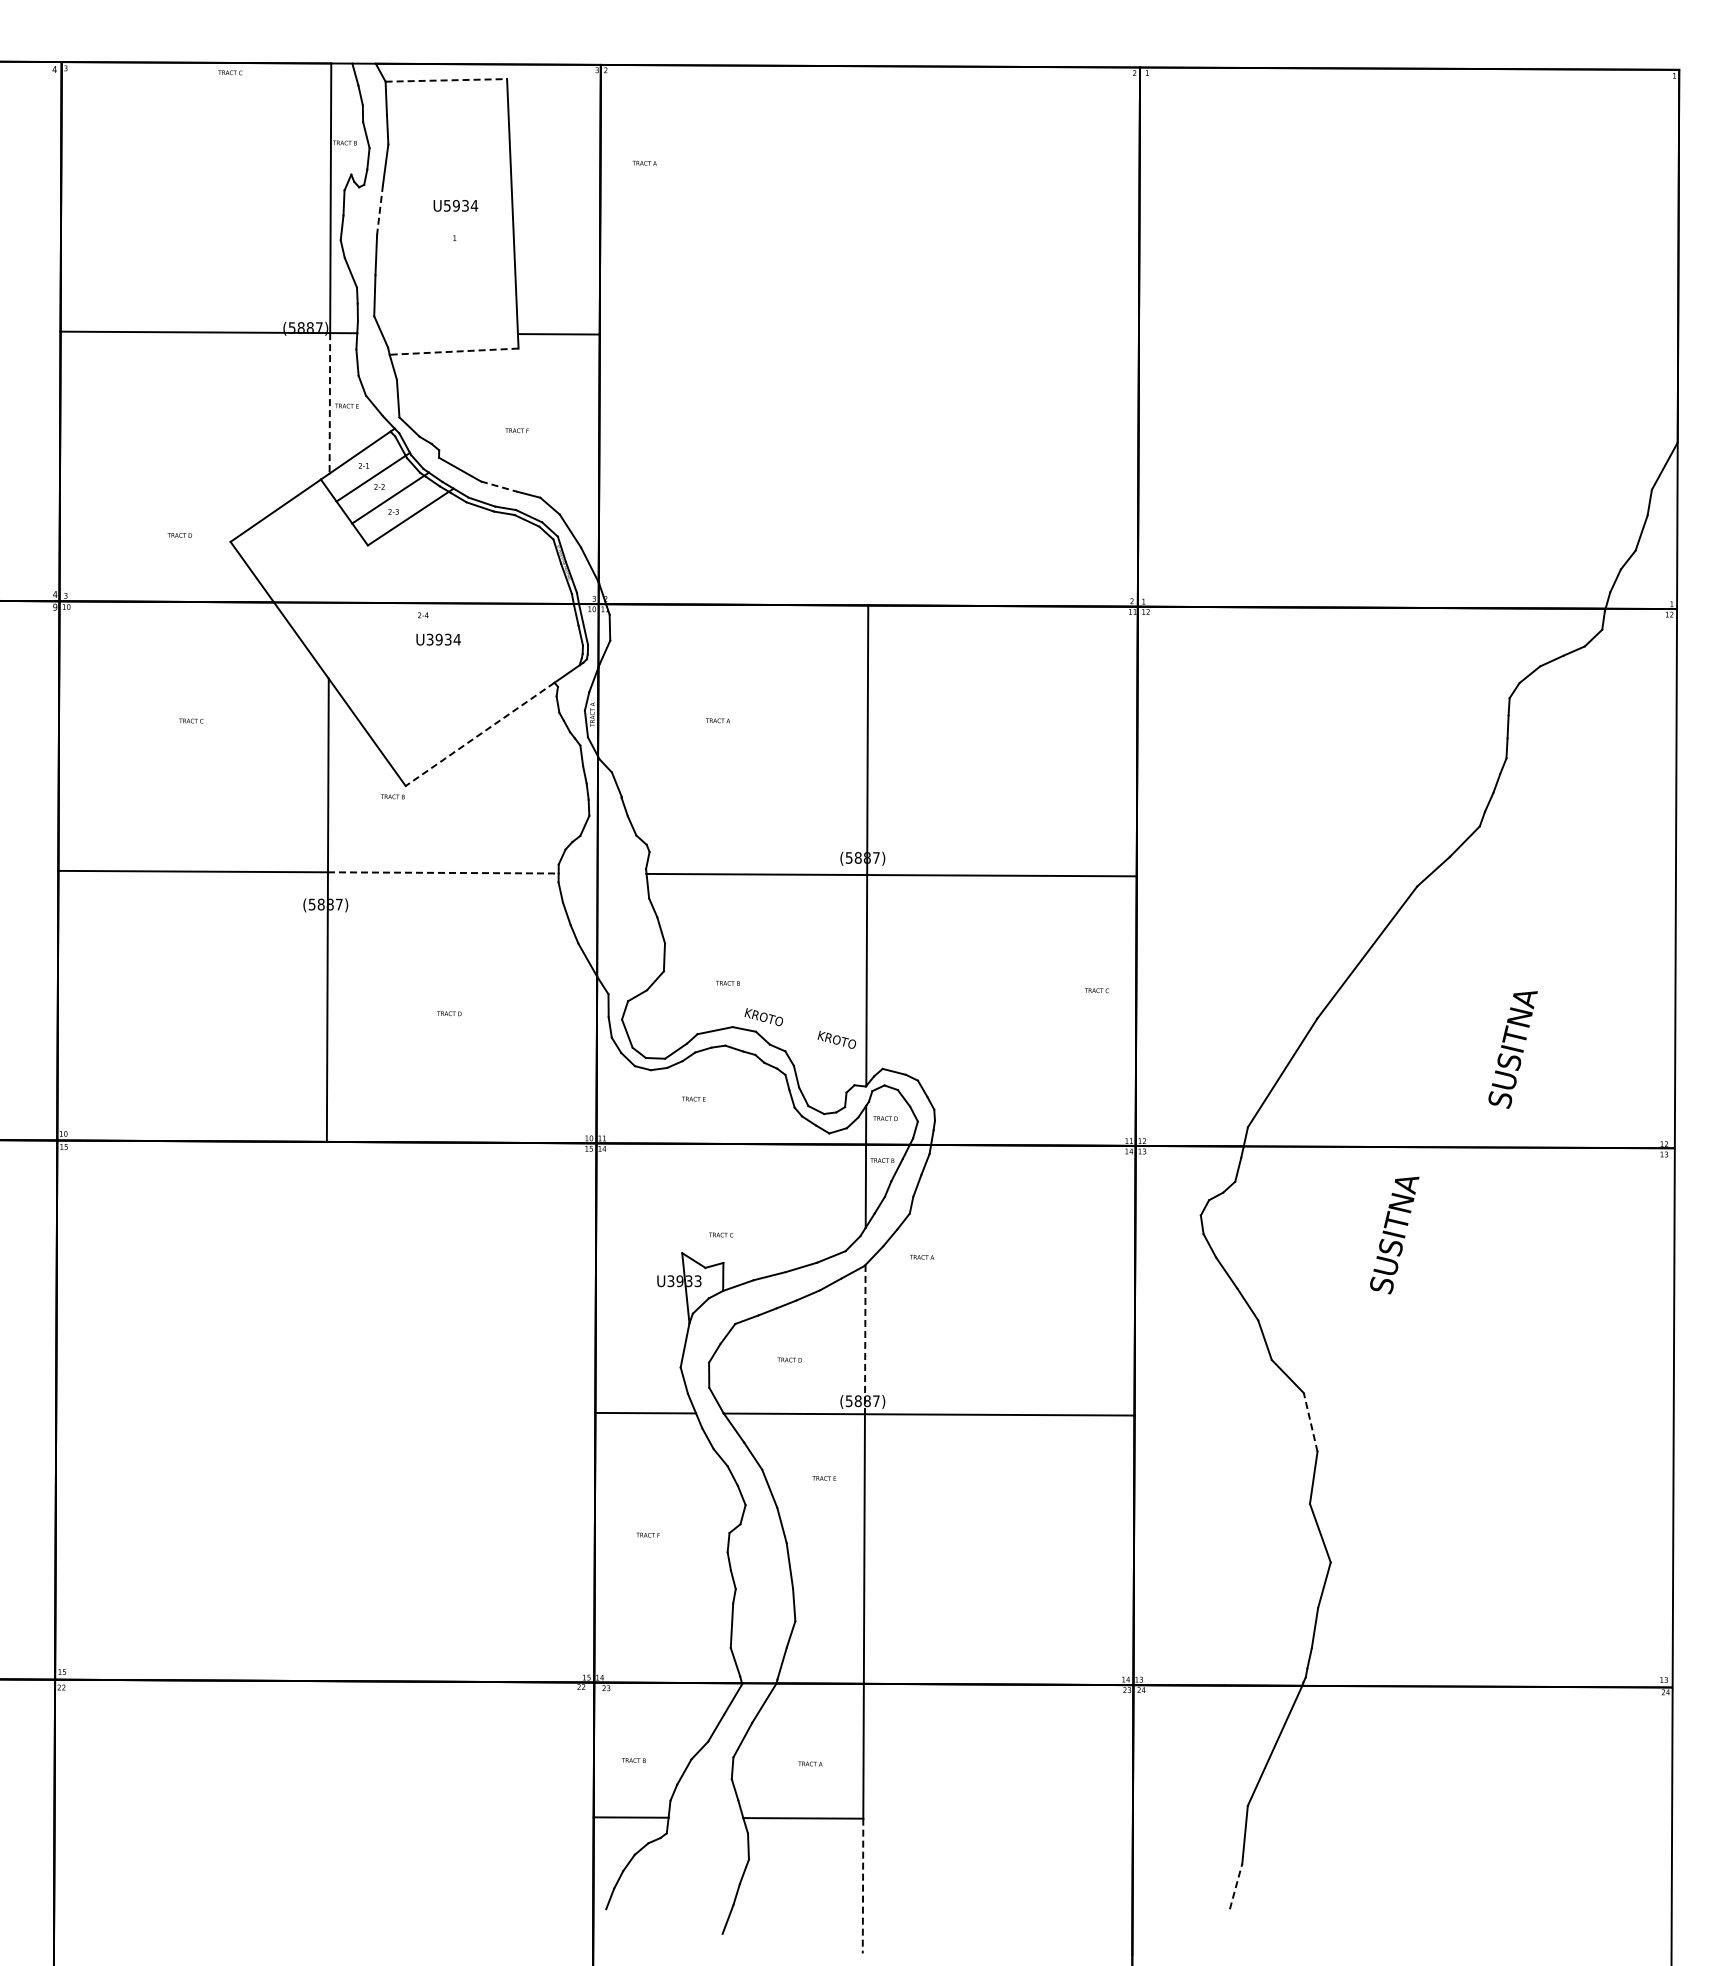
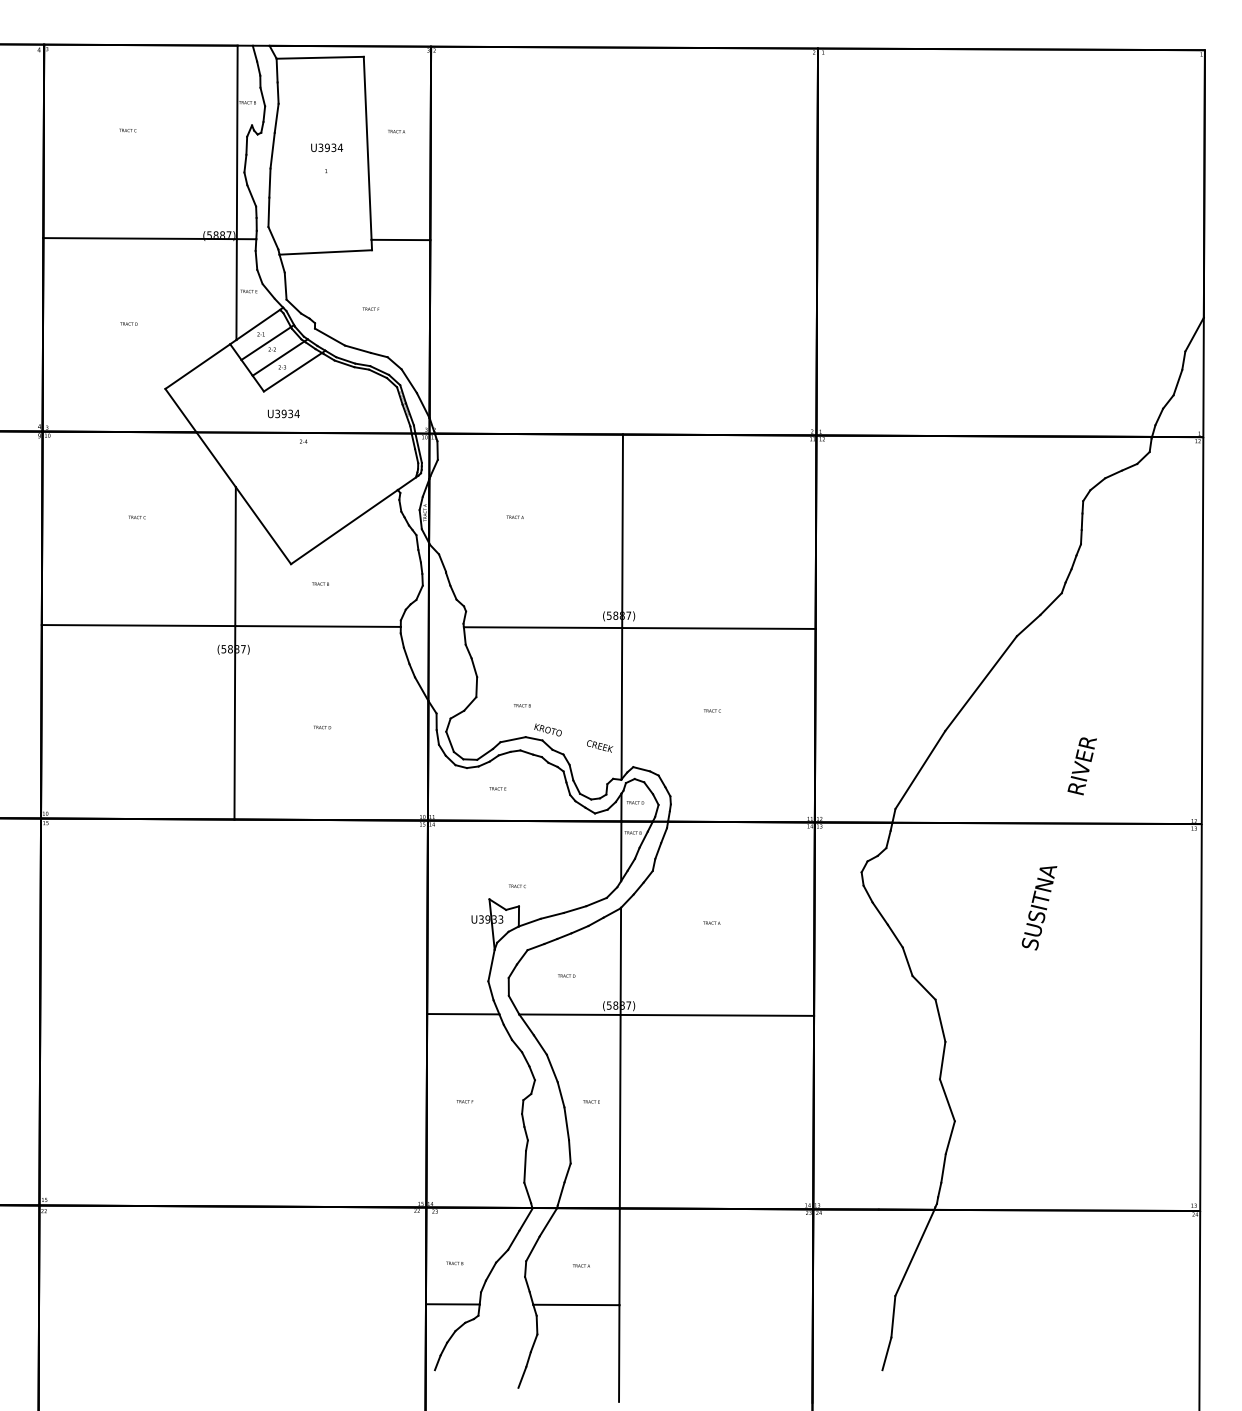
text: (230, 72) -> (128, 130), moved
line: (446, 80) -> (320, 57), dashed -> solid
text: (644, 162) -> (396, 131), moved
text: (447, 204) -> (321, 146), U5934 -> U3934
line: (379, 210) -> (272, 151), dashed -> solid
line: (454, 351) -> (326, 252), dashed -> solid
line: (329, 403) -> (236, 289), dashed -> solid
line: (499, 486) -> (358, 349), dashed -> solid
text: (179, 535) -> (128, 324), moved
text: (438, 639) -> (283, 413), moved
line: (480, 734) -> (344, 527), dashed -> solid
text: (392, 796) -> (320, 583), moved
line: (443, 872) -> (318, 626), dashed -> solid
text: (1096, 990) -> (712, 710), moved
text: (836, 1039) -> (600, 746), KROTO -> CREEK
text: (1512, 1049) -> (1085, 753), SUSITNA -> RIVER
text: (1394, 1235) -> (1039, 908), moved
text: (921, 1256) -> (711, 922), moved
line: (865, 1339) -> (621, 961), dashed -> solid
line: (1310, 1421) -> (940, 1020), dashed -> solid
text: (823, 1478) -> (590, 1101), moved
line: (863, 1886) -> (619, 1353), dashed -> solid
line: (1236, 1886) -> (887, 1353), dashed -> solid

